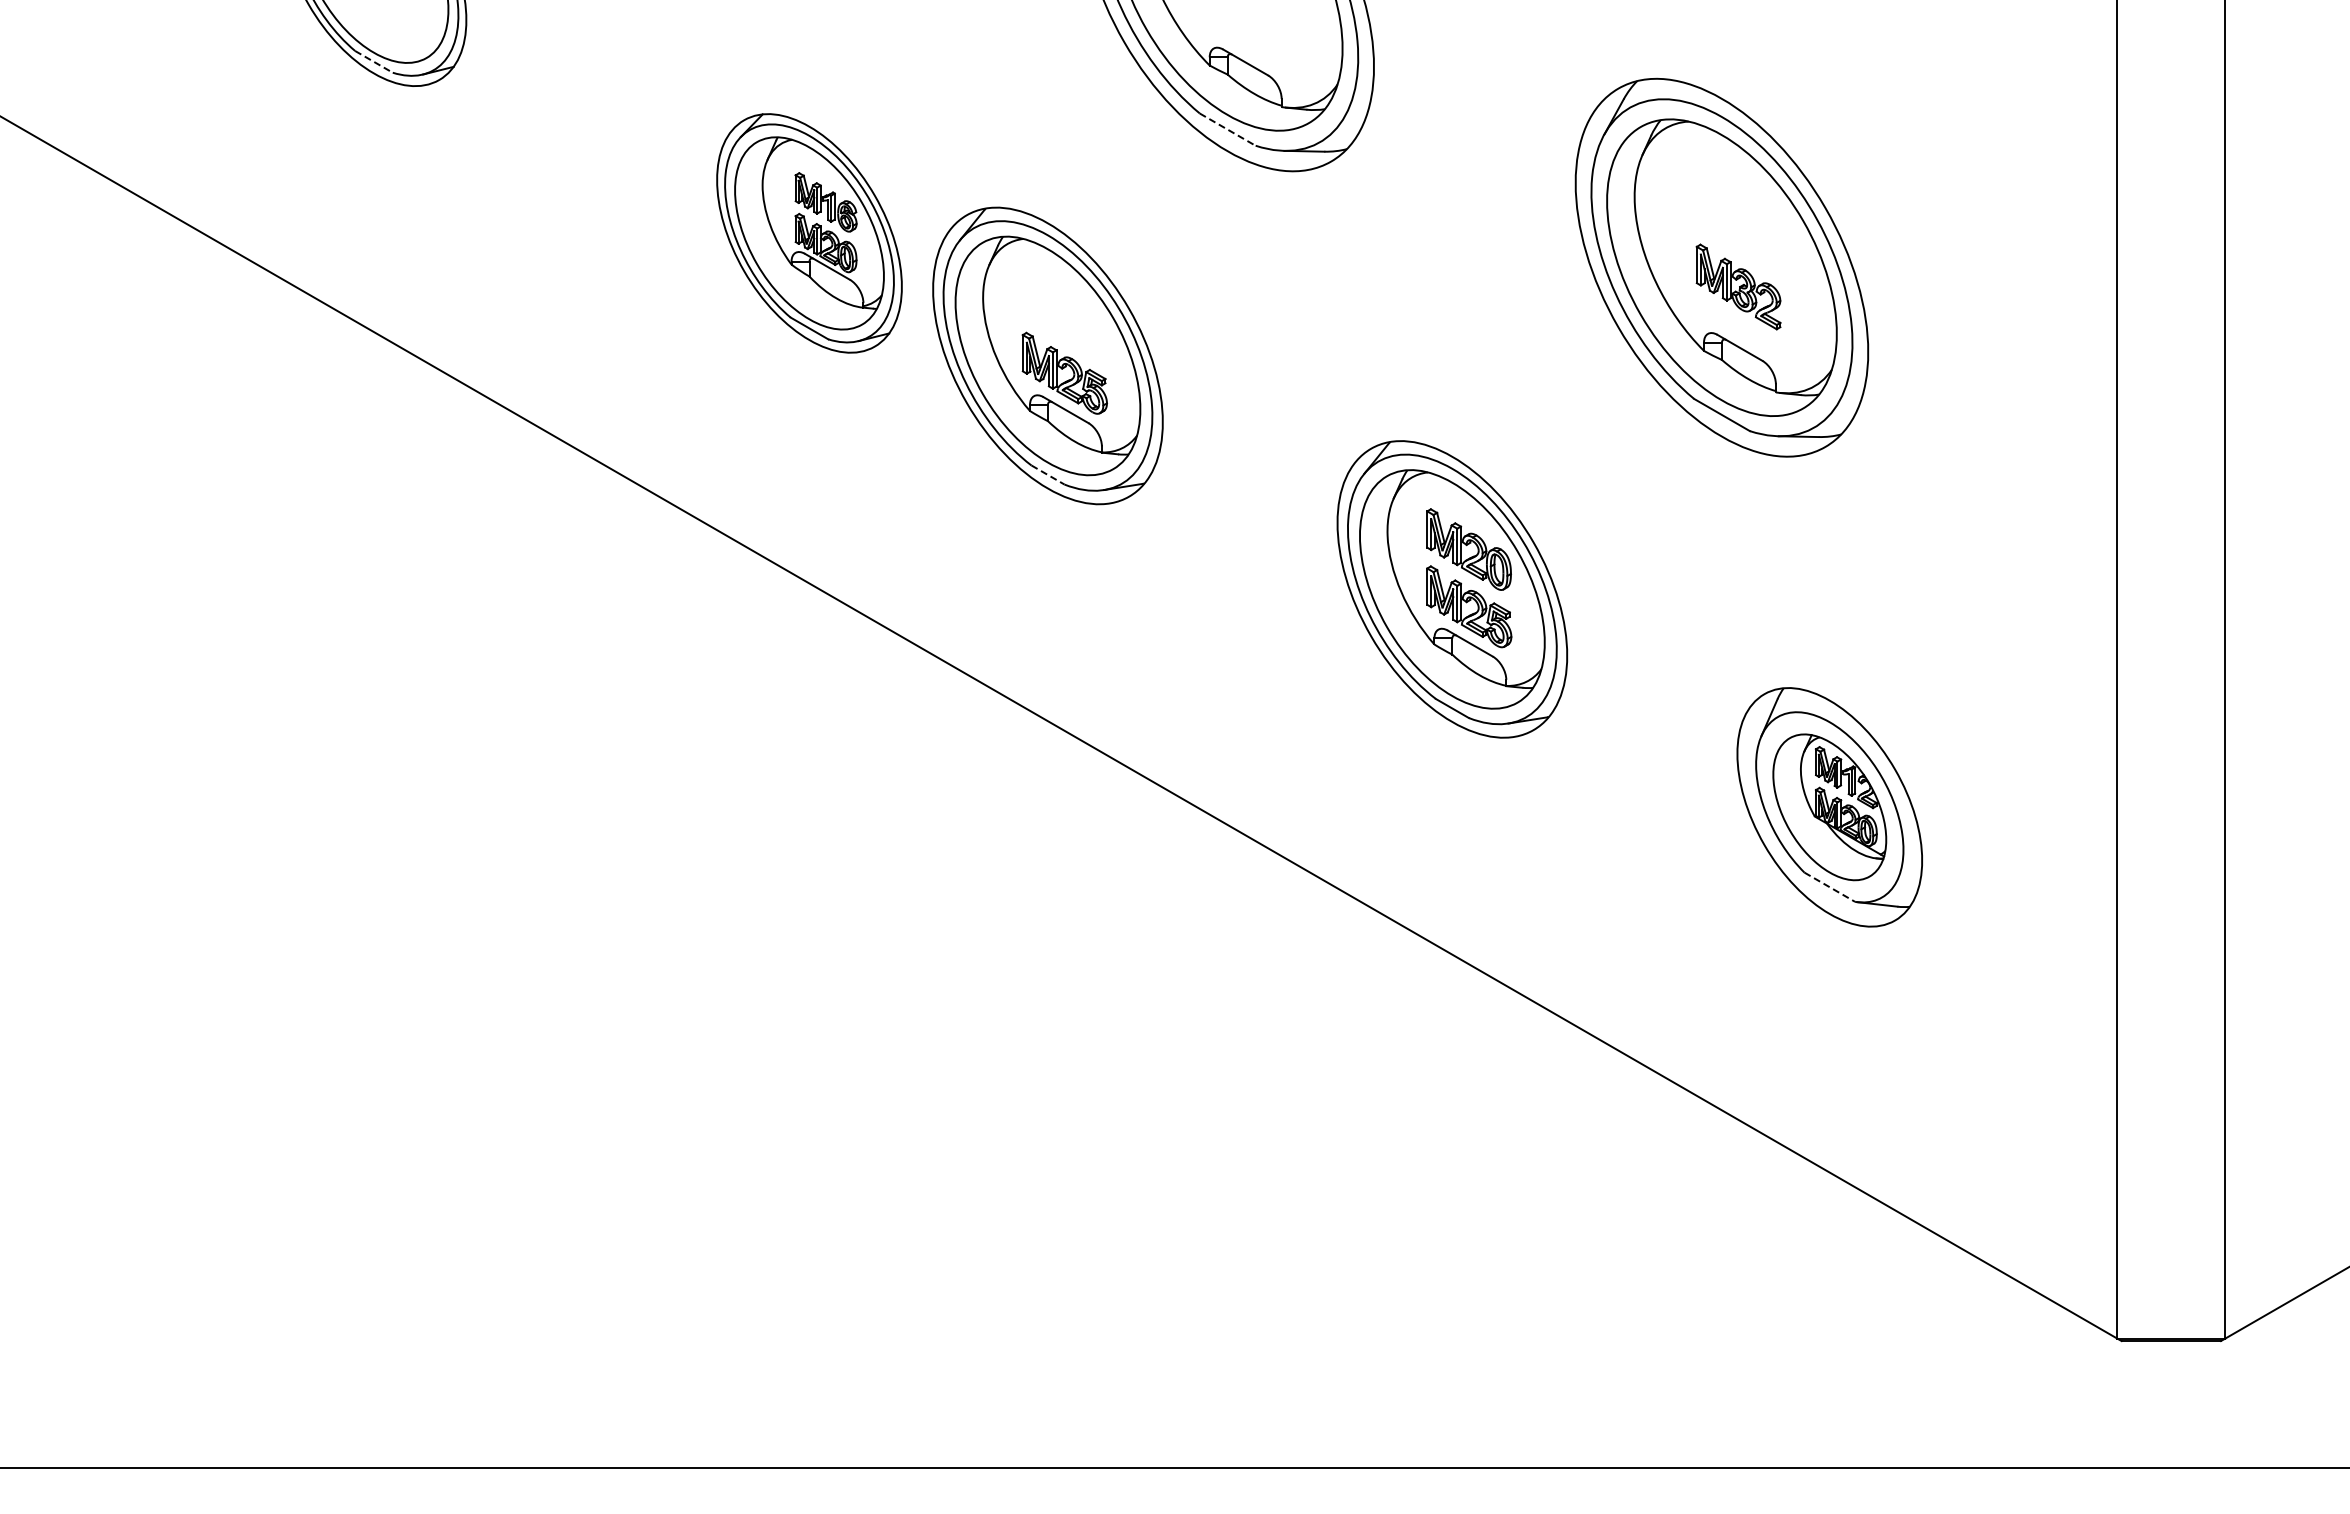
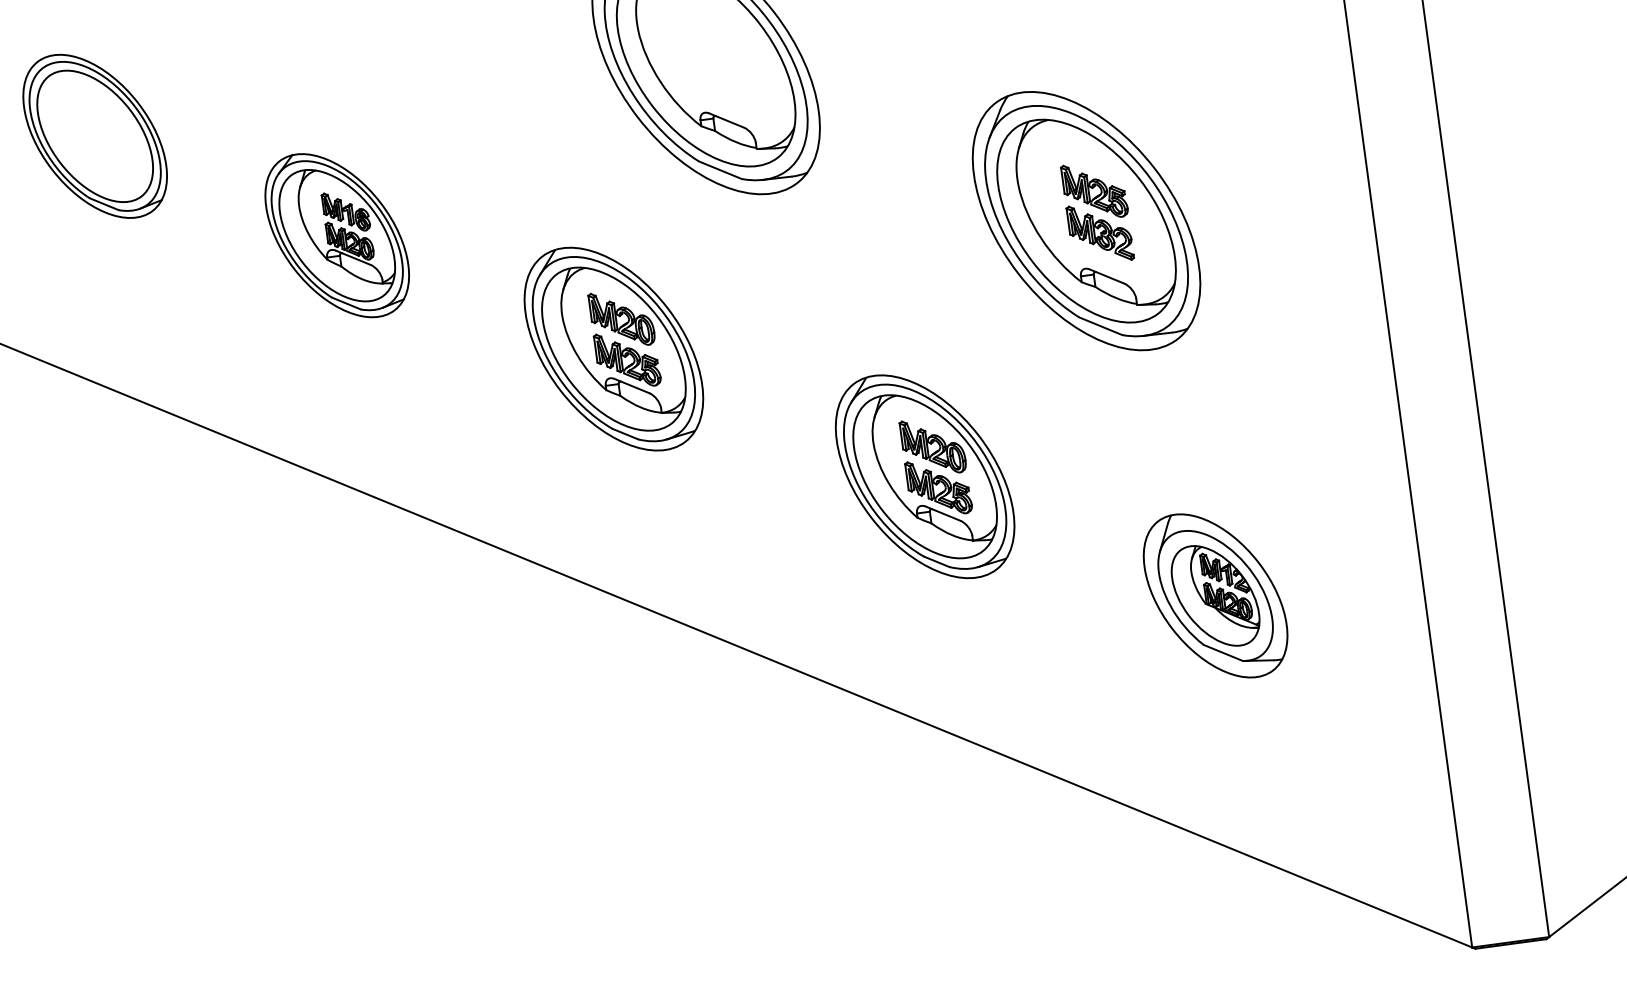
line: (374, 61) -> (104, 203), dashed -> solid
line: (1228, 129) -> (720, 170), dashed -> solid
part: (1738, 227) -> (1094, 190), added
part: (809, 233) -> (337, 235), moved
part: (1064, 315) -> (621, 318), added
line: (1048, 475) -> (625, 434), dashed -> solid
line: (1830, 887) -> (1223, 653), dashed -> solid

